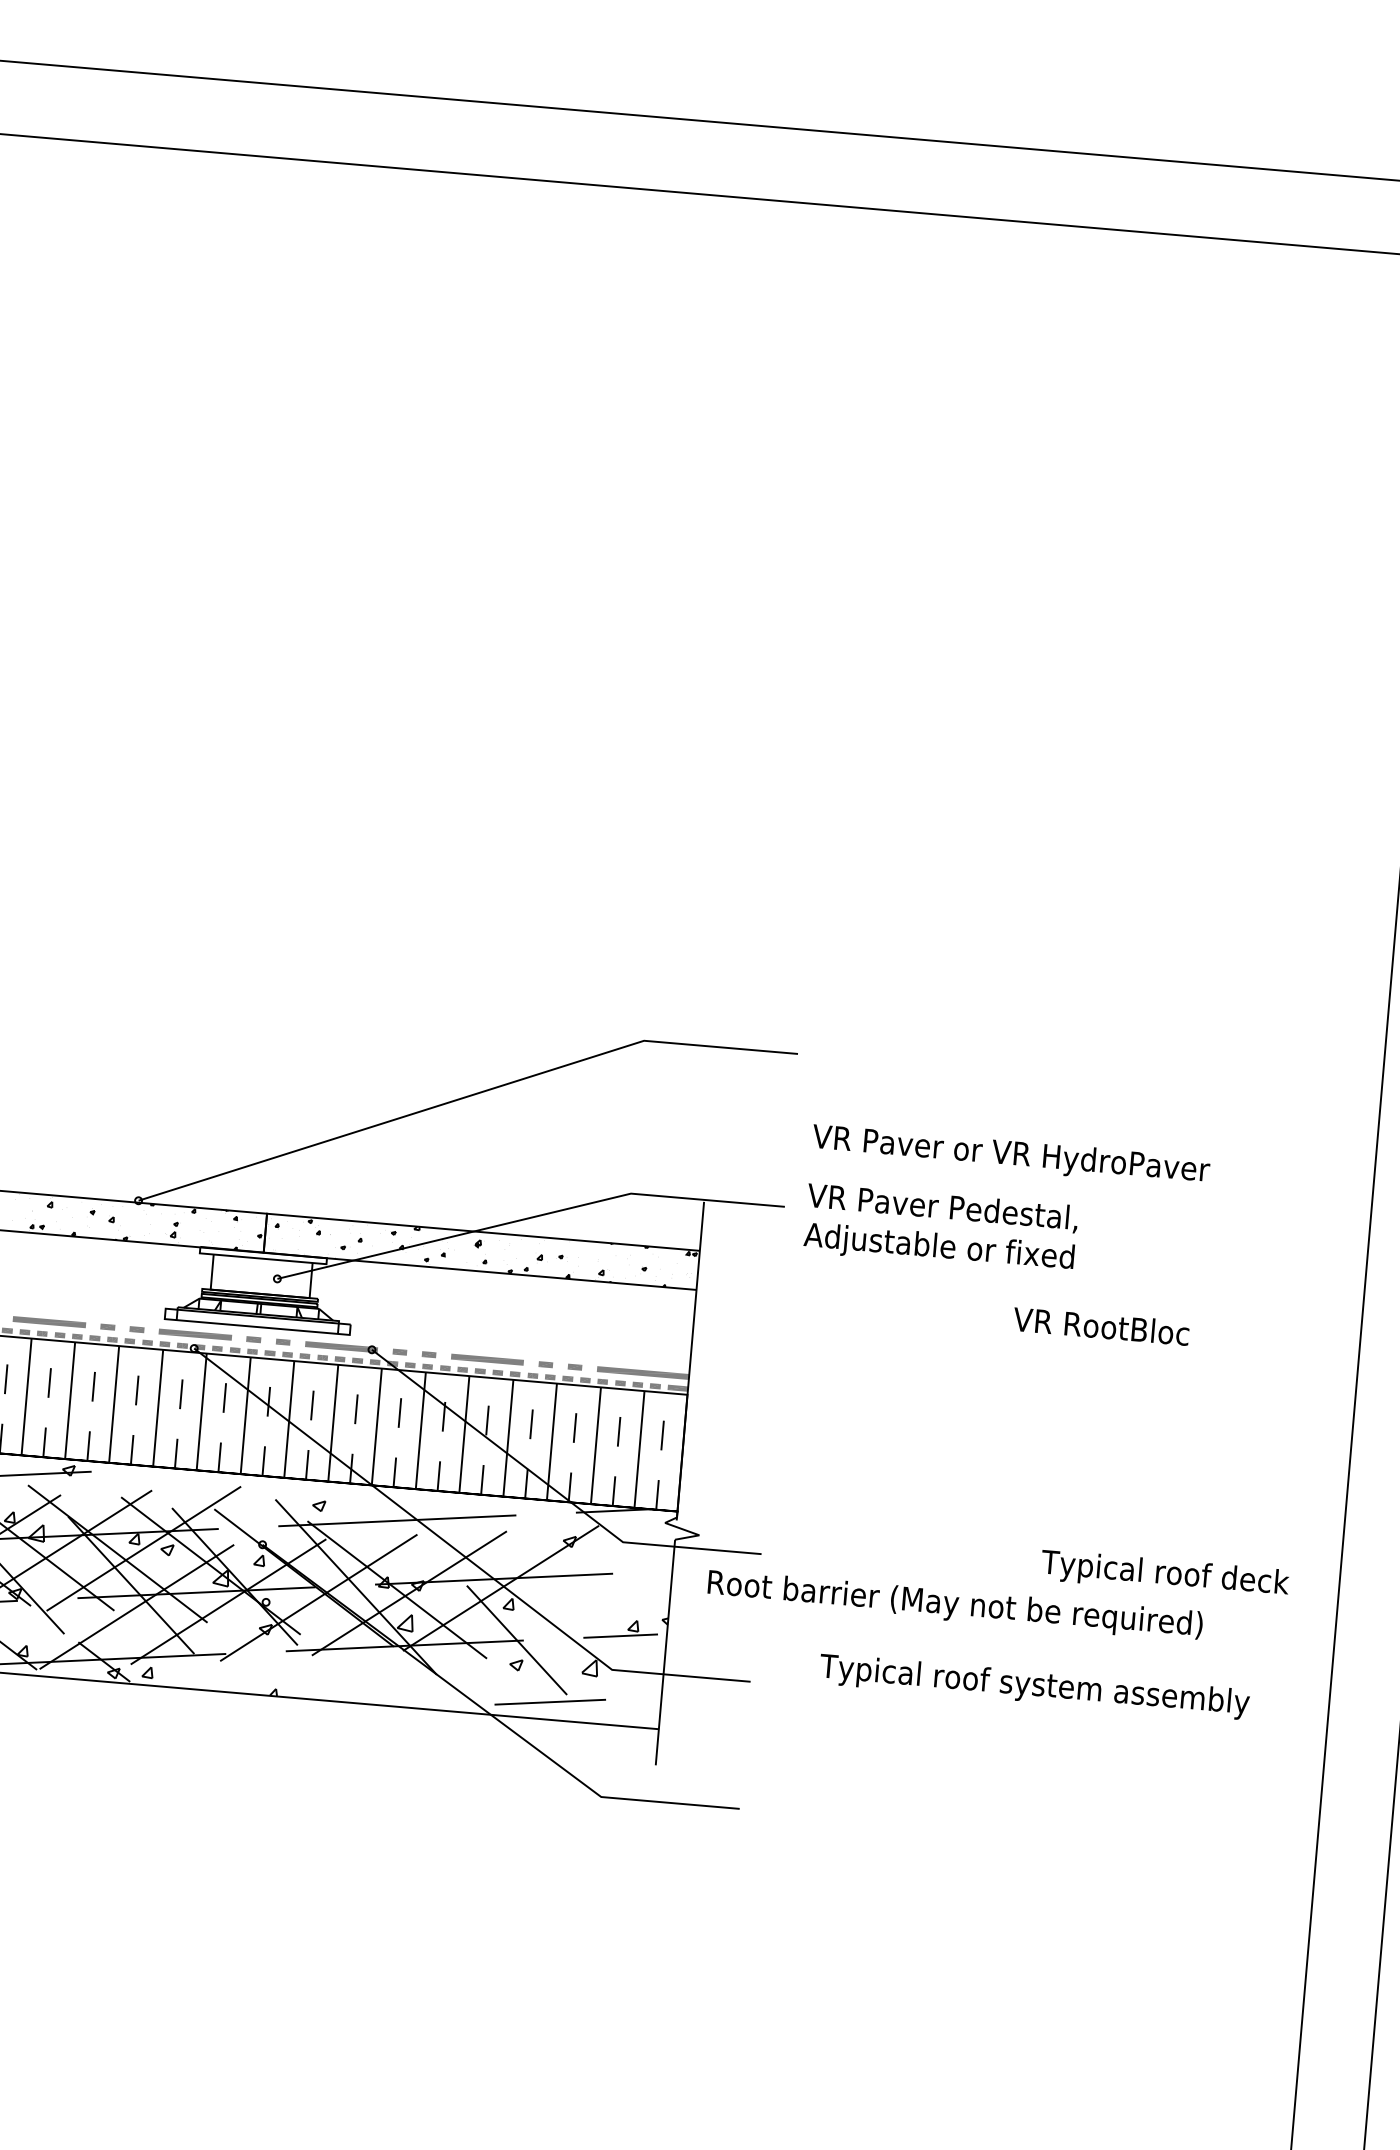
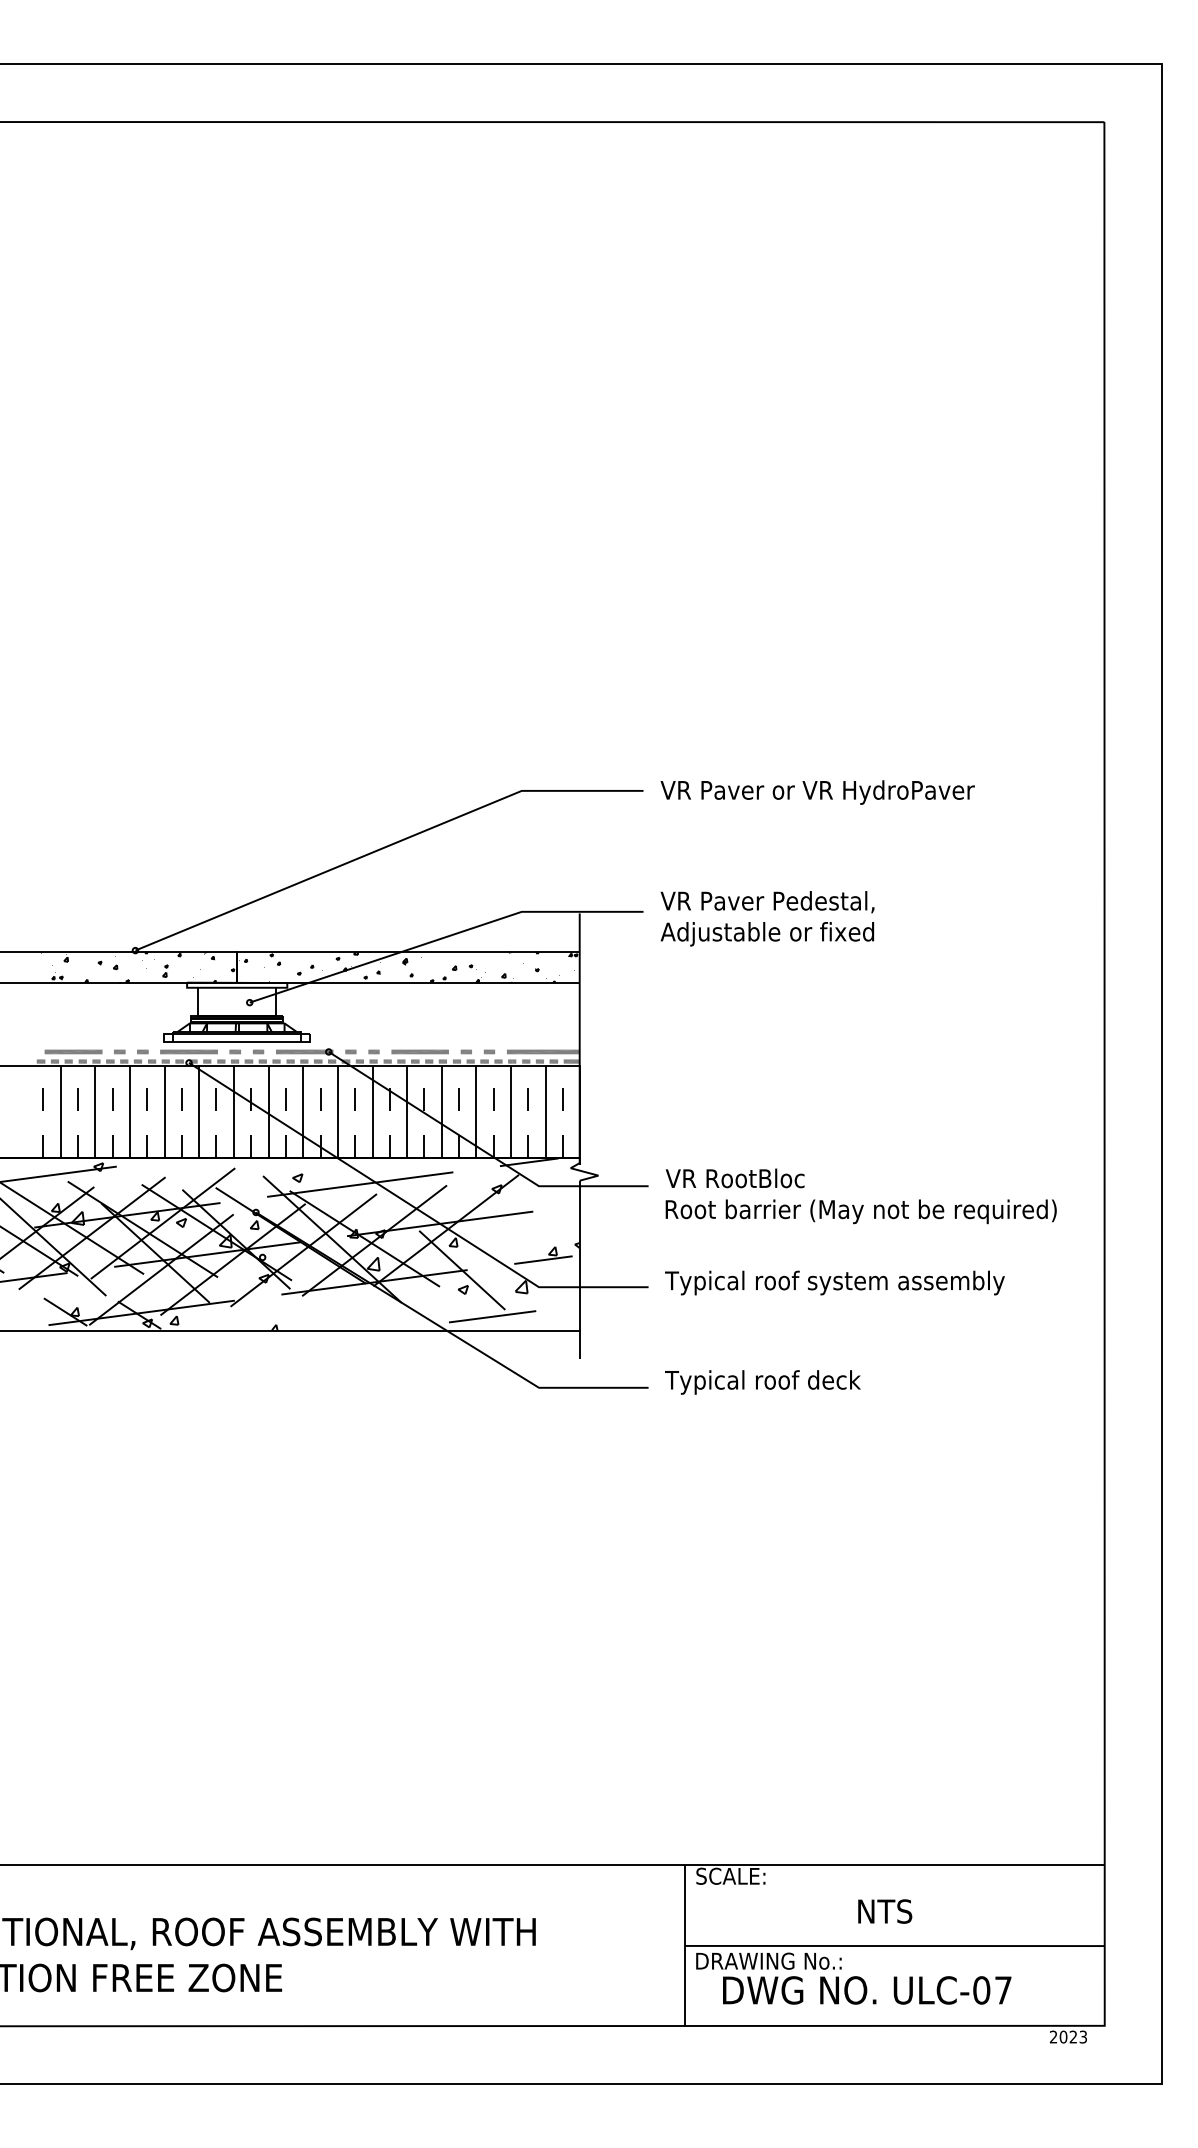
text: (1010, 1155) -> (817, 792), moved
text: (1100, 1326) -> (734, 1178), moved
text: (1164, 1575) -> (762, 1382), moved
text: (954, 1605) -> (860, 1211), moved
text: (1034, 1686) -> (834, 1282), moved

